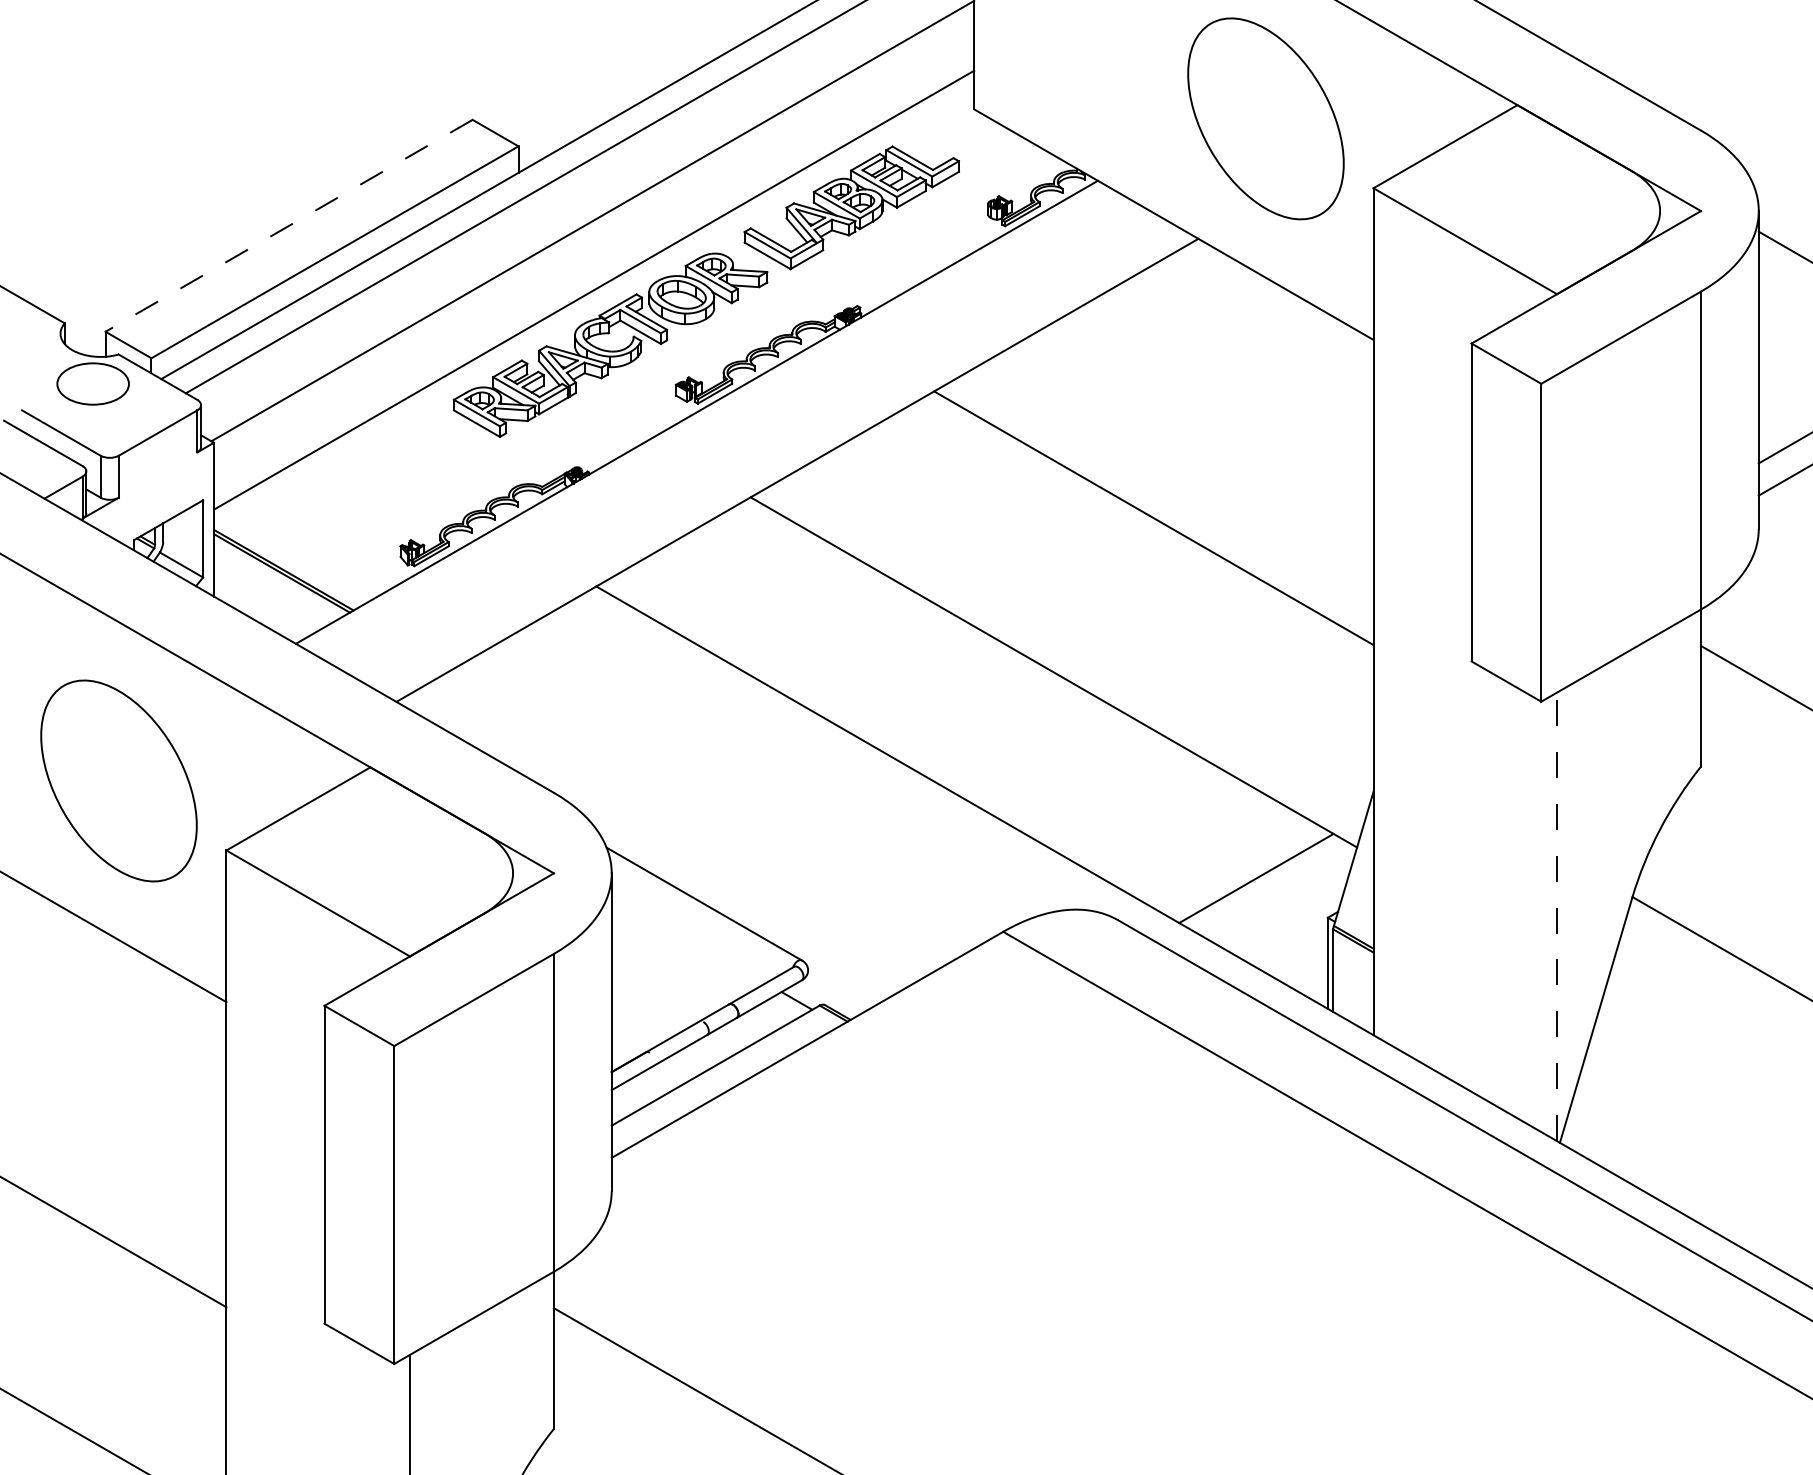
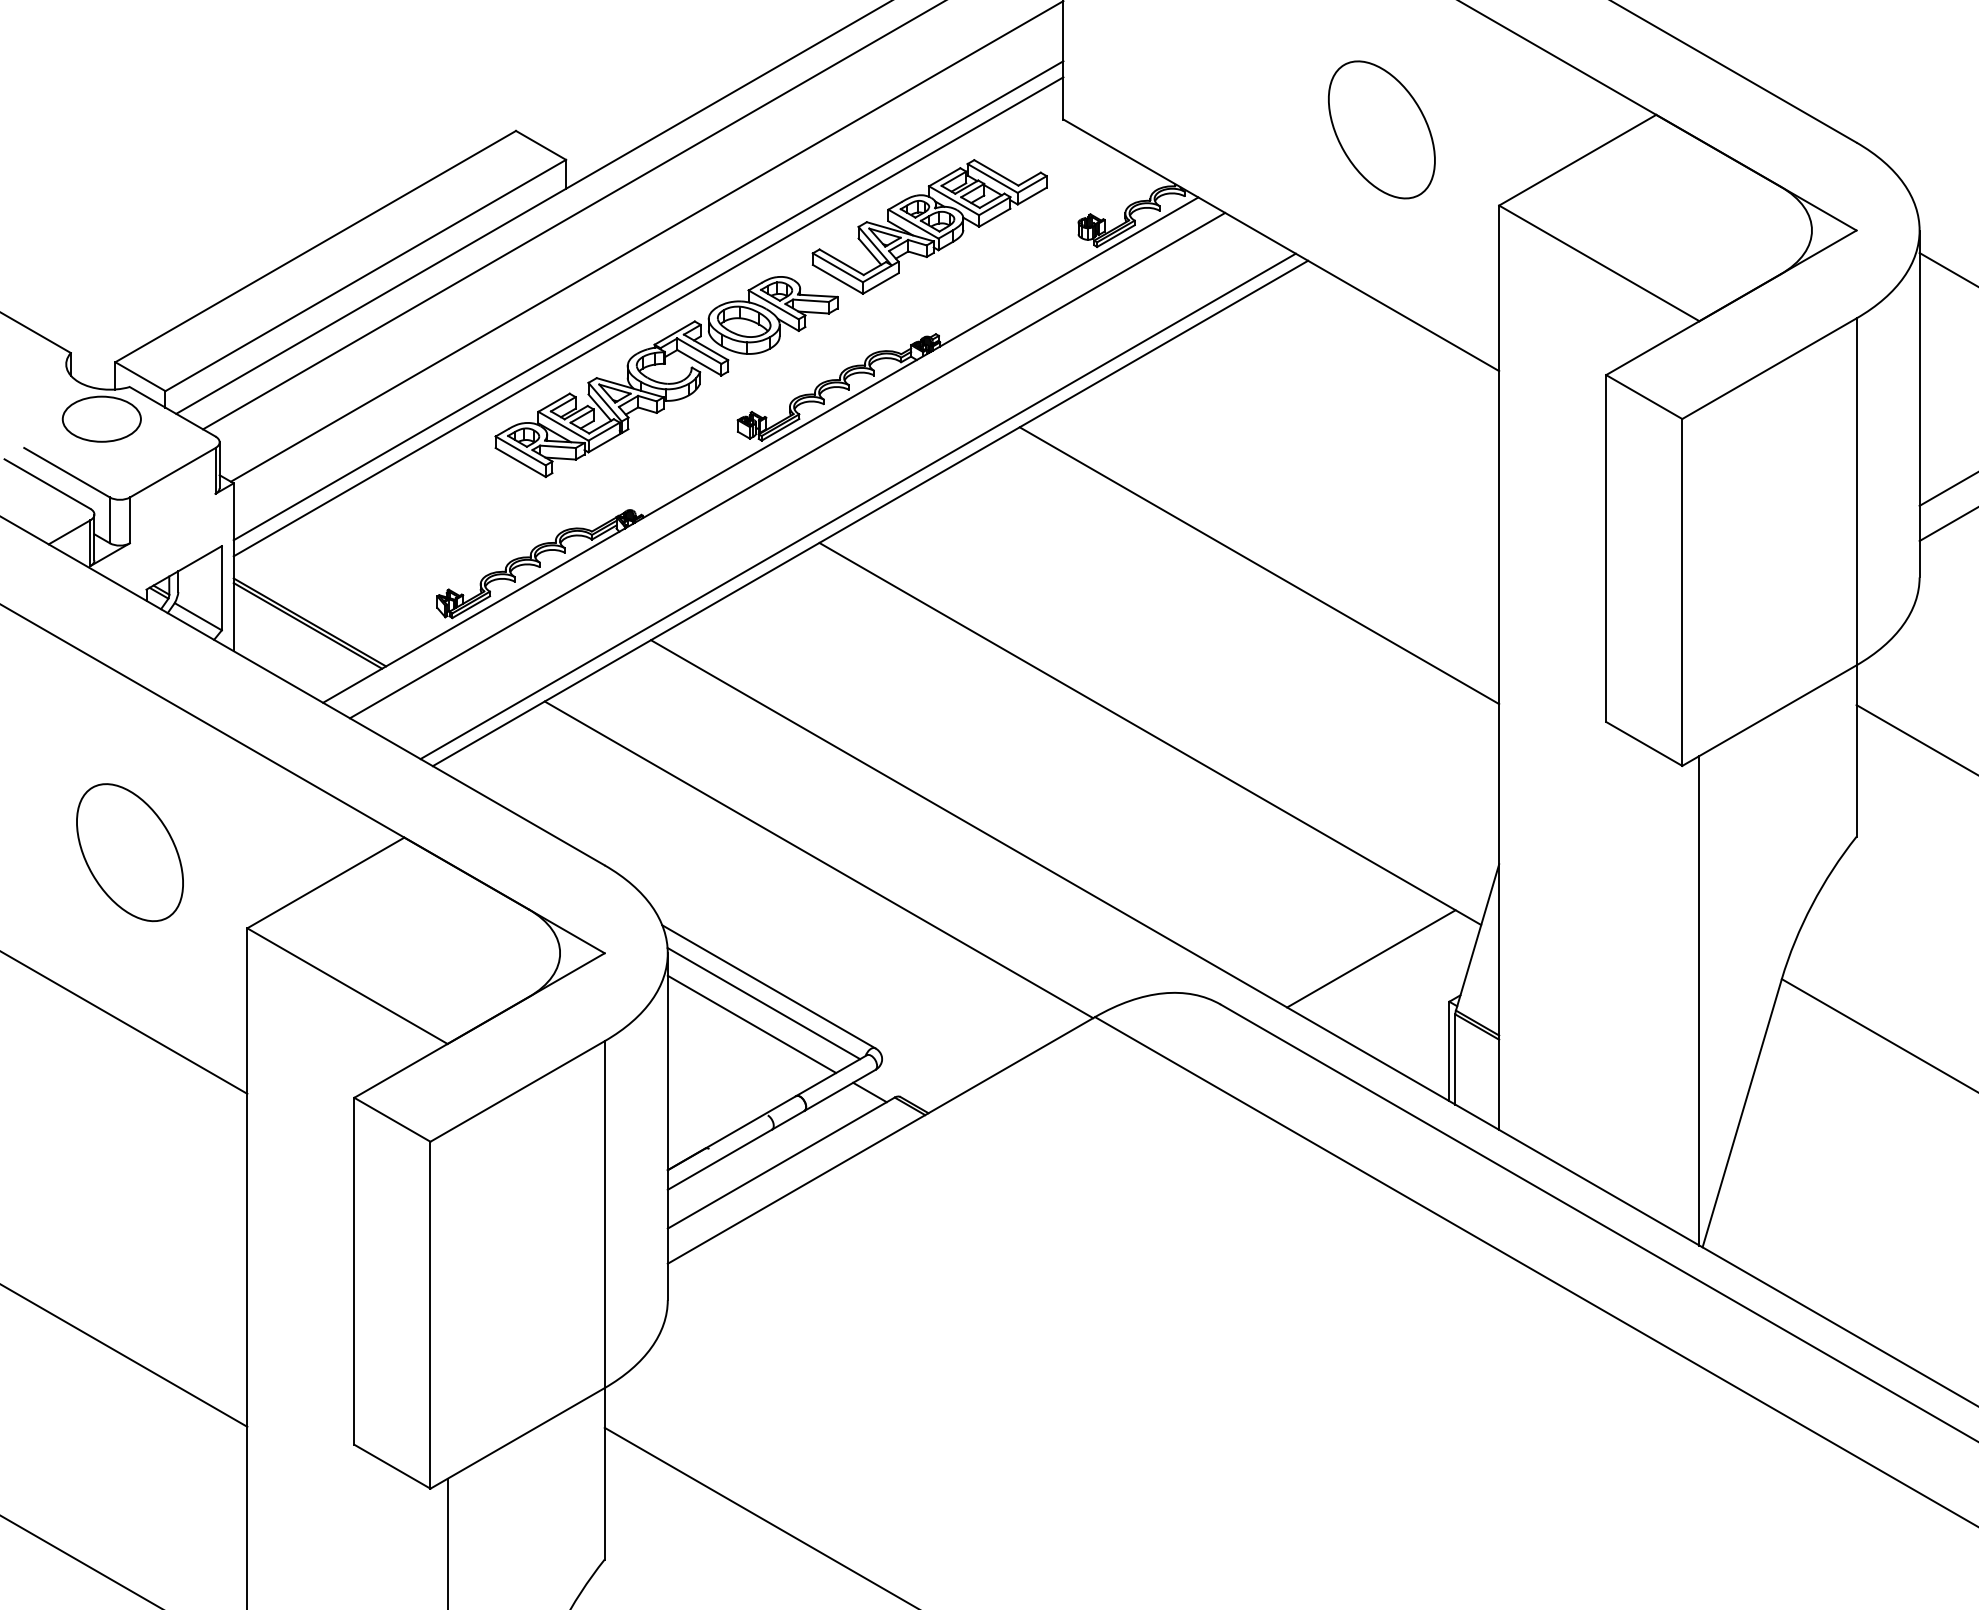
part: (1265, 118) -> (1381, 129), size x0.62
line: (288, 225) -> (315, 246), dashed -> solid
line: (594, 275) -> (648, 300), added
line: (721, 426) -> (787, 465), added
line: (785, 463) -> (857, 506), added
part: (118, 781) -> (129, 852), size x0.62
line: (749, 787) -> (818, 859), added
line: (1557, 916) -> (1699, 1000), dashed -> solid
line: (699, 919) -> (763, 1003), added
line: (688, 938) -> (751, 1024), added

